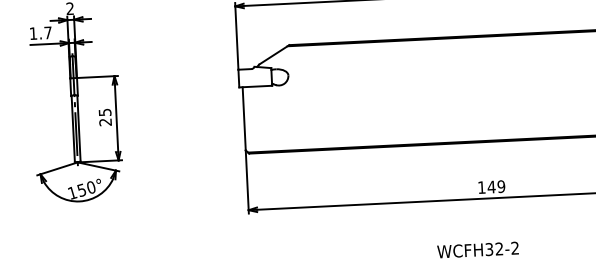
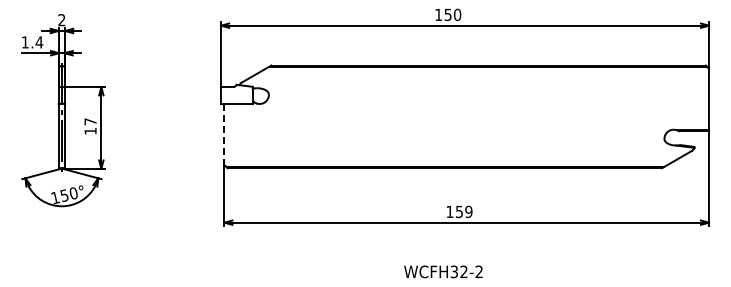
text: (48, 32) -> (39, 42), 1.7 -> 1.4
text: (105, 117) -> (90, 126), 25 -> 17
line: (244, 118) -> (224, 134), solid -> dashed
text: (491, 186) -> (459, 211), 149 -> 159

